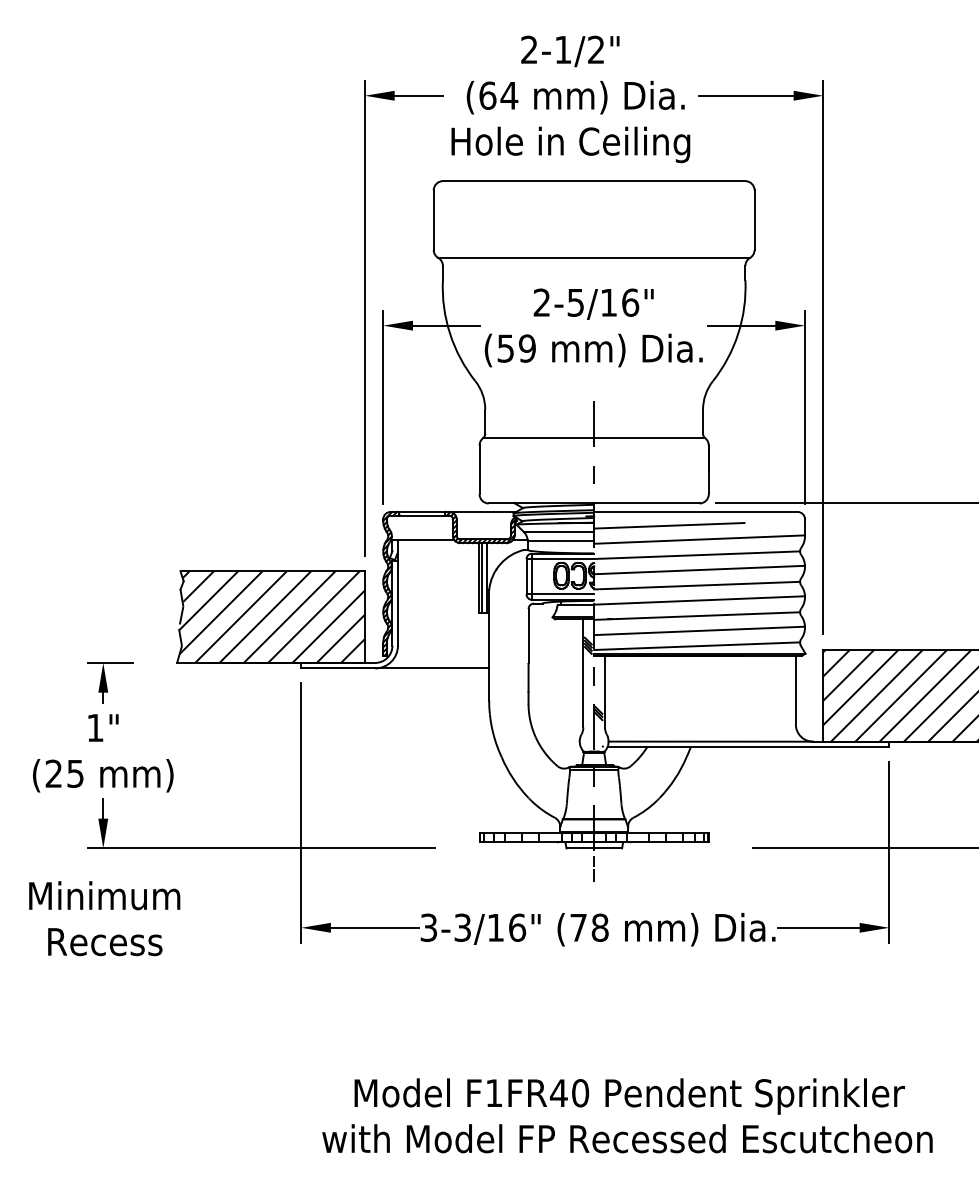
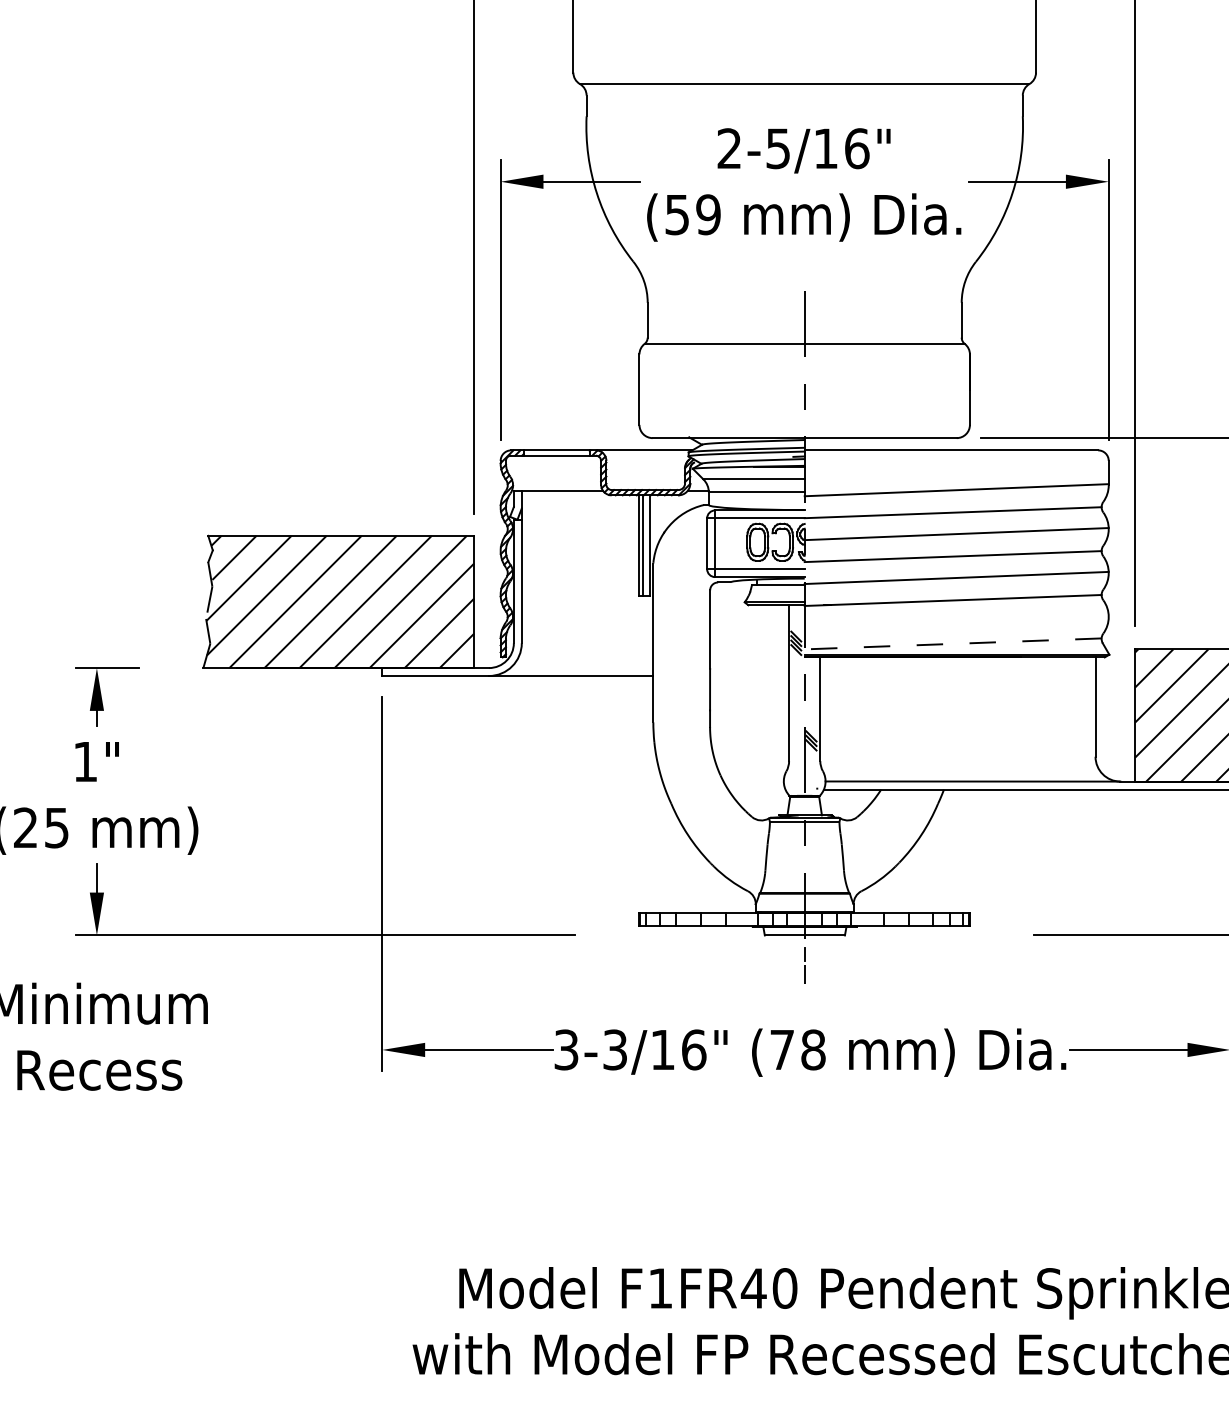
line: (669, 525) -> (913, 469), removed
line: (699, 630) -> (956, 621), removed
line: (696, 646) -> (952, 644), solid -> dashed

